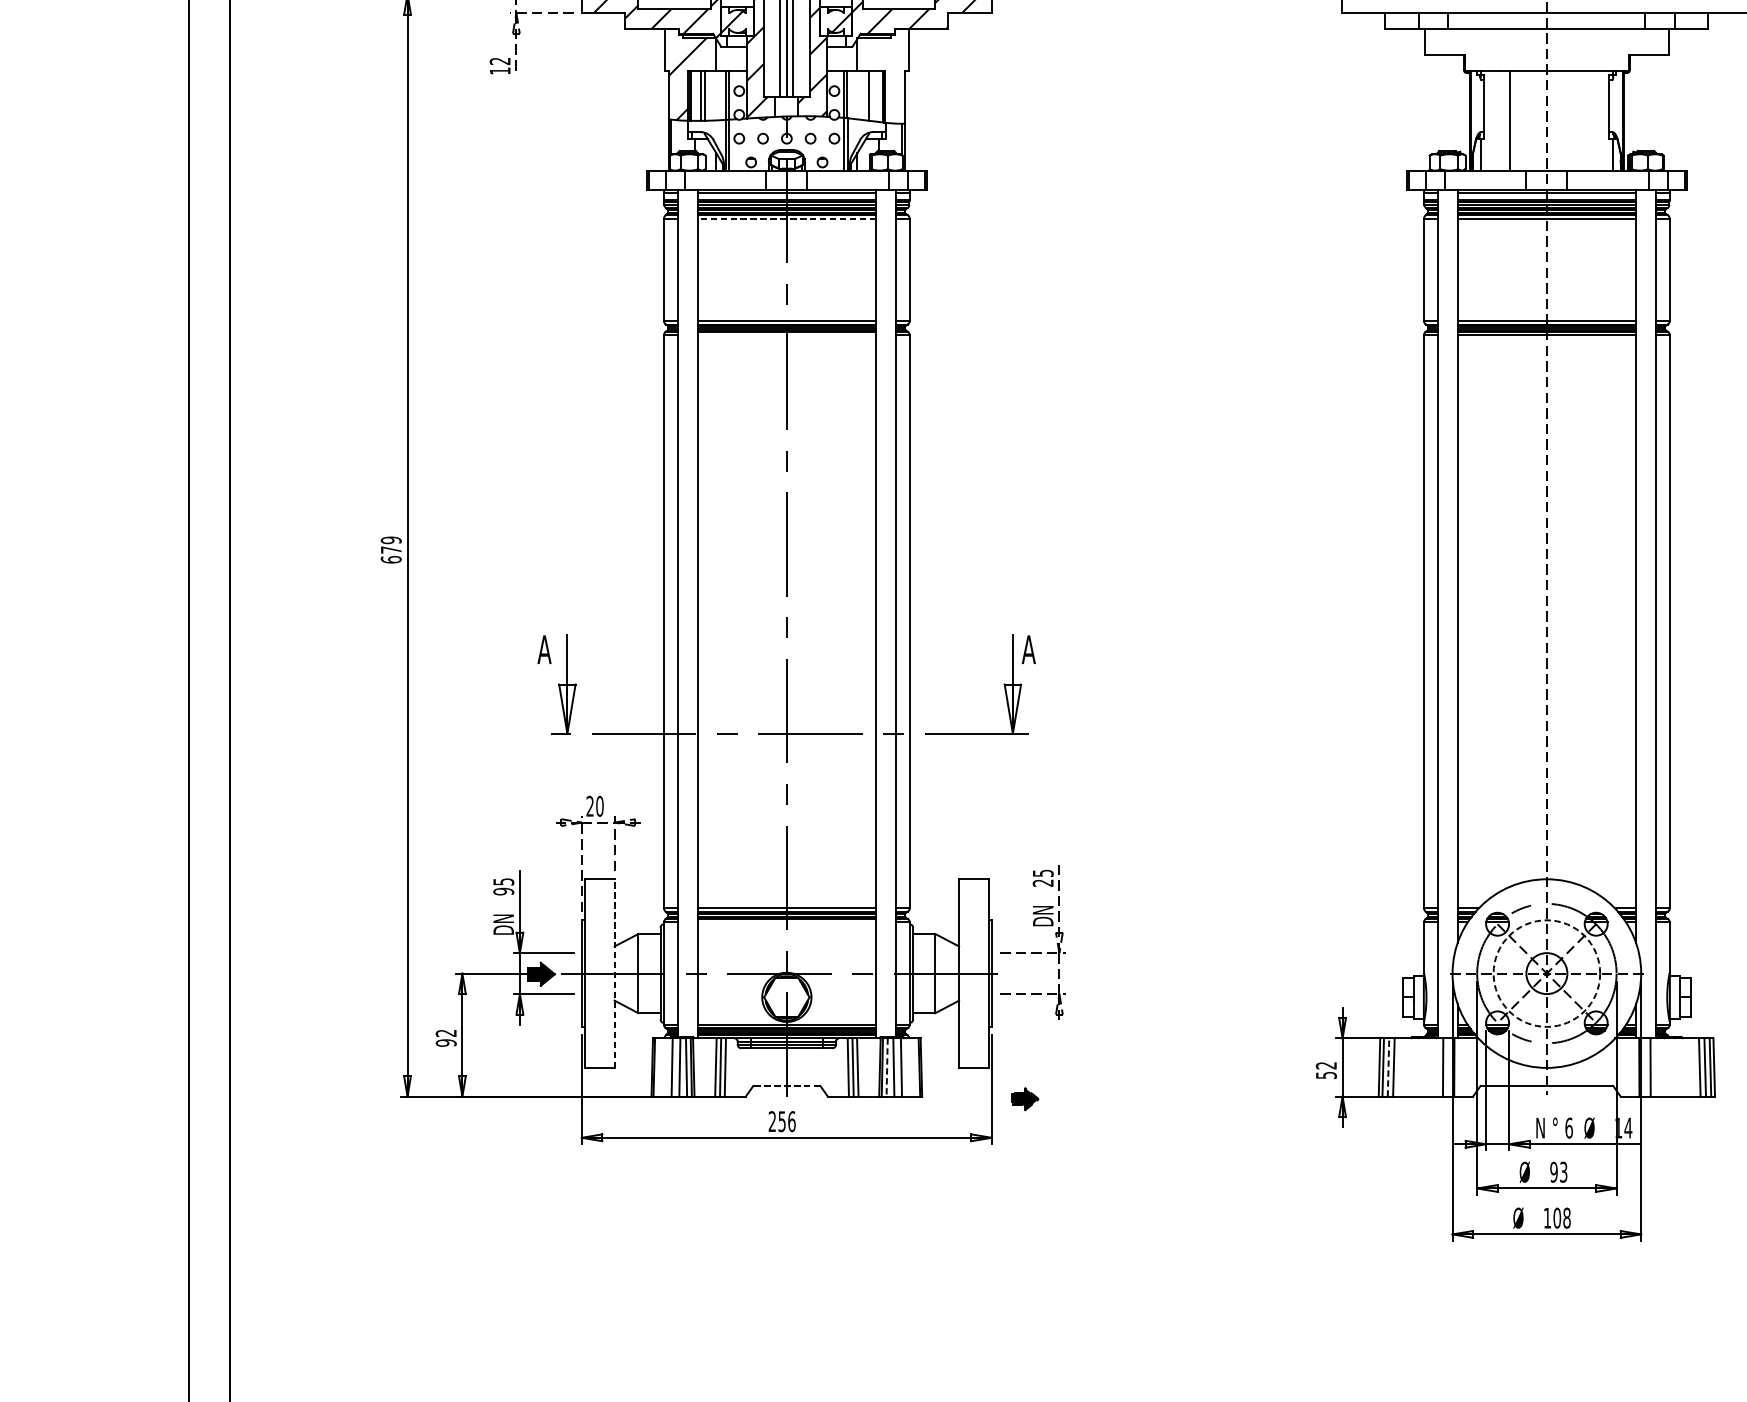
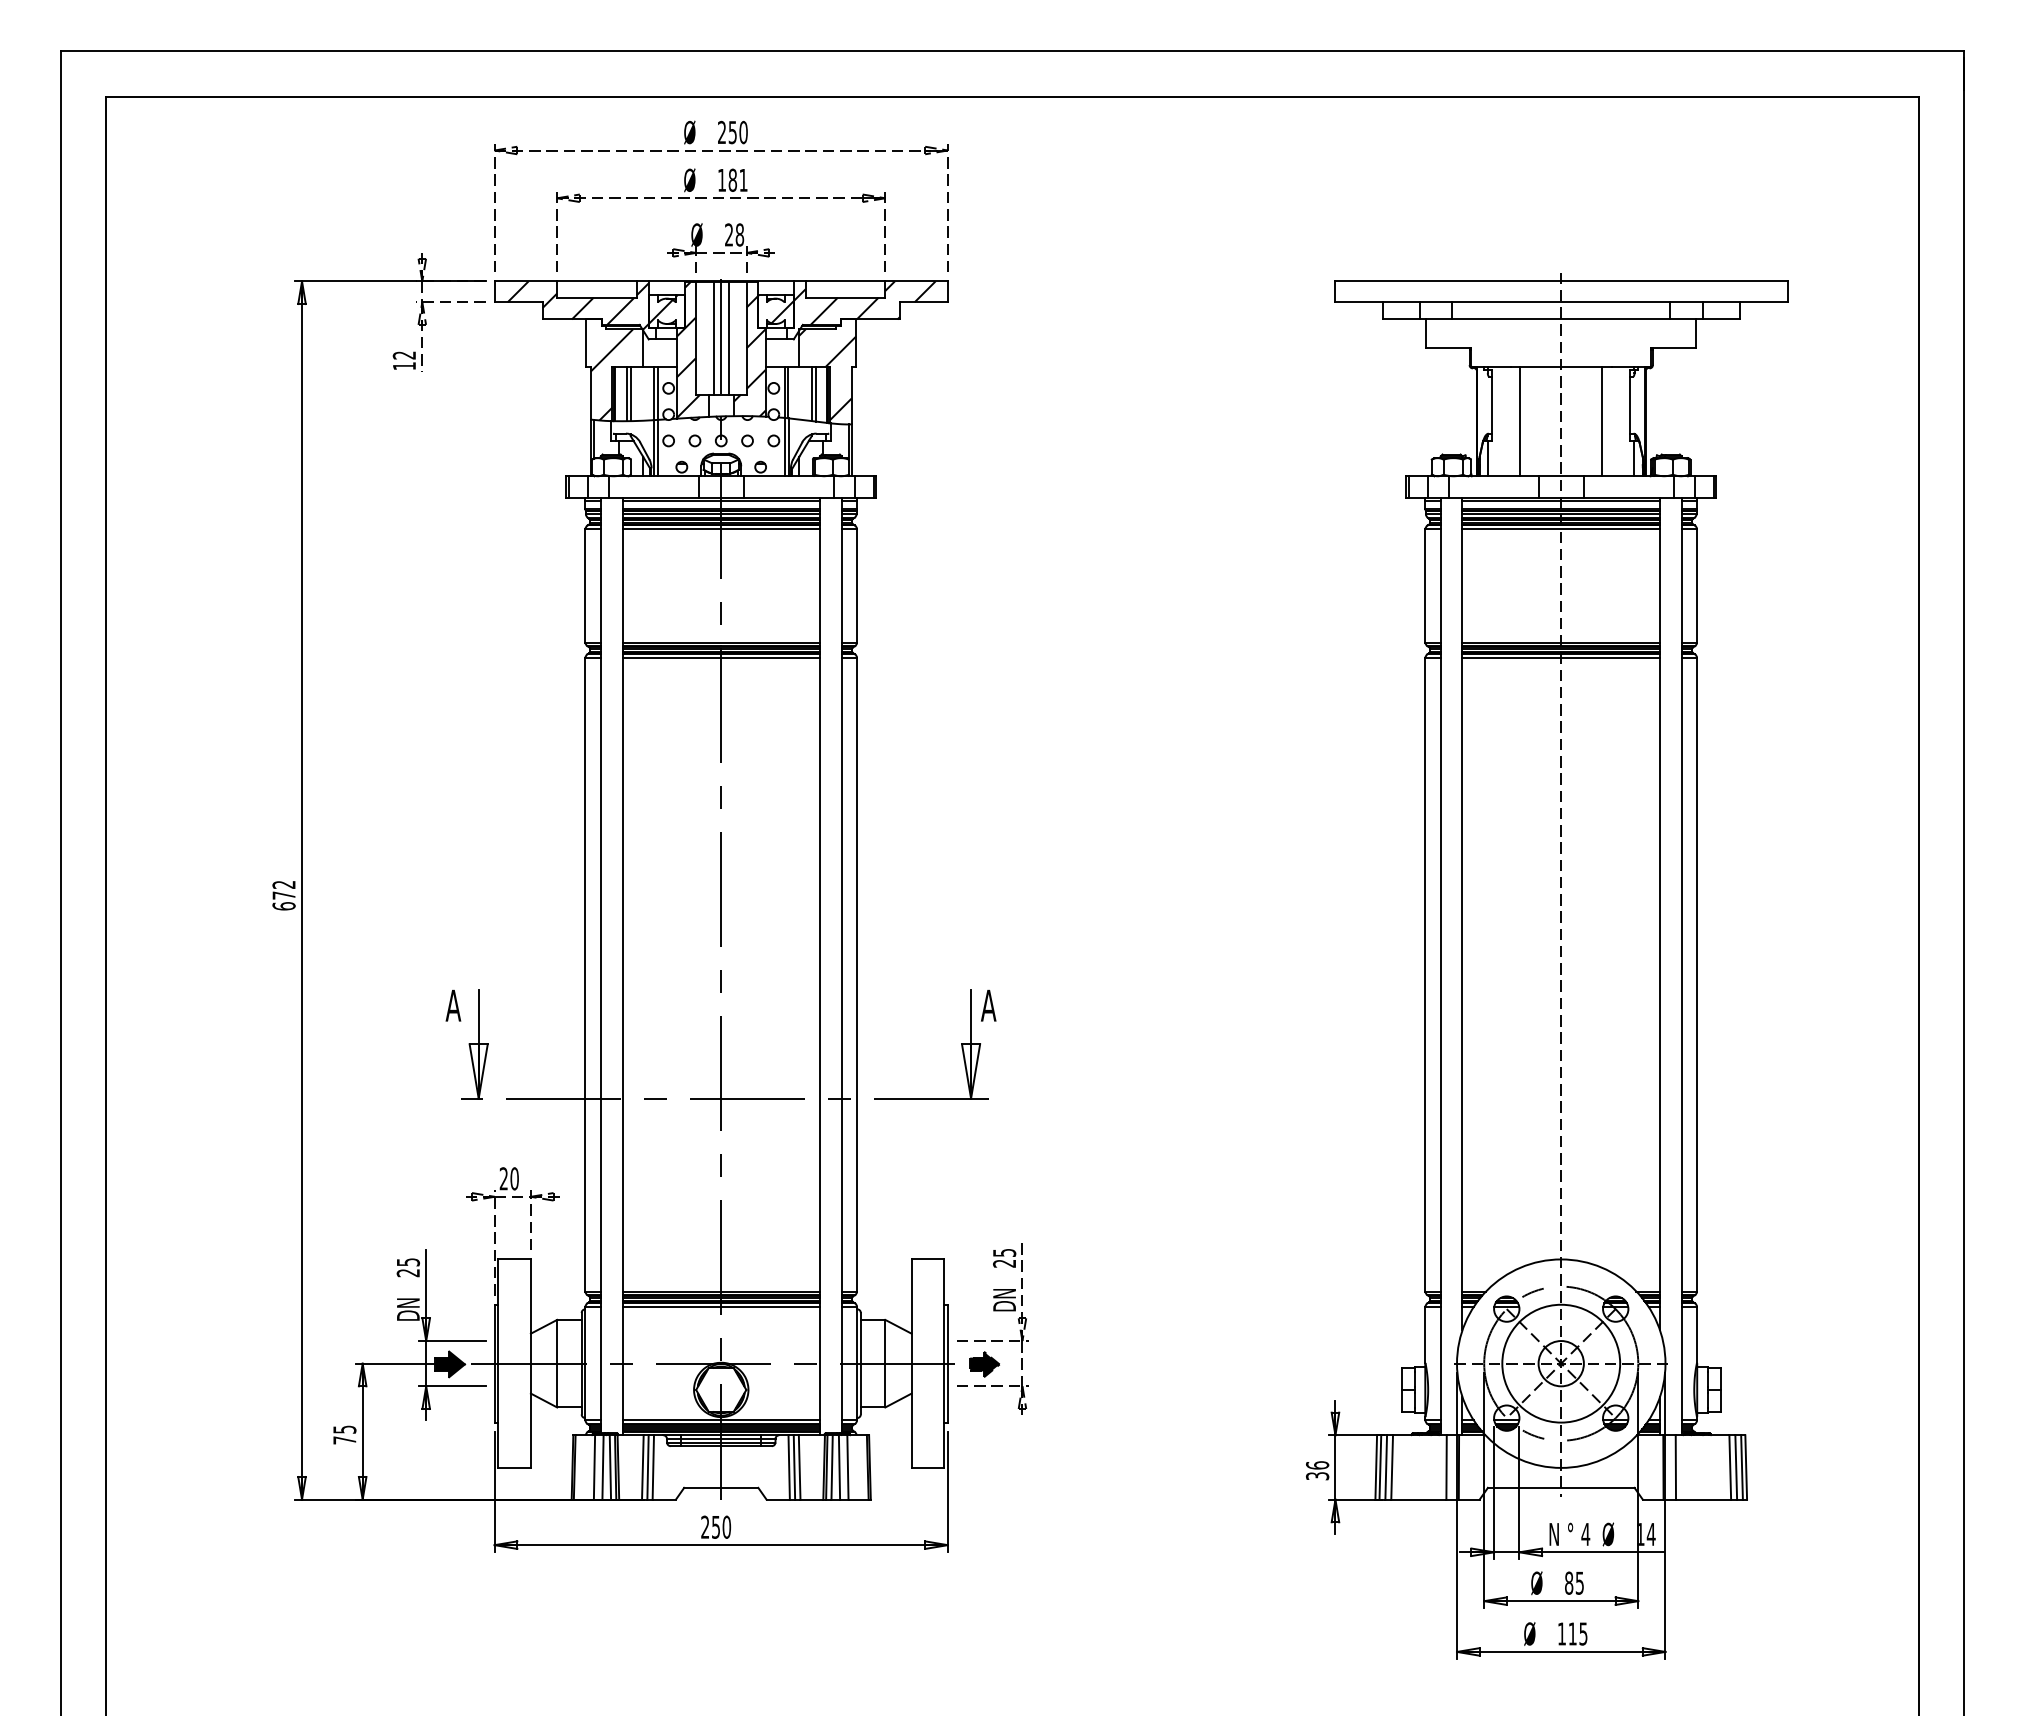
hatch: (882, 78) -> (827, 374), added
line: (872, 95) -> (815, 393), added
line: (1584, 121) -> (1602, 421), added
line: (787, 218) -> (721, 529), dashed -> solid
line: (786, 335) -> (720, 658), added
text: (390, 540) -> (283, 884), 679 -> 672
text: (502, 892) -> (407, 1273), 95 -> 25
line: (786, 922) -> (720, 1307), added
line: (614, 973) -> (530, 1363), dashed -> solid
circle: (1547, 973) -> (1561, 1363), dashed -> solid
text: (445, 1037) -> (344, 1434), 92 -> 75
line: (1388, 1066) -> (1386, 1466), dashed -> solid
line: (887, 1067) -> (832, 1467), dashed -> solid
text: (1326, 1070) -> (1317, 1470), 52 -> 36
line: (786, 1085) -> (720, 1487), dashed -> solid
part: (1025, 1099) -> (984, 1364), moved
text: (791, 1120) -> (726, 1526), 256 -> 250
text: (1568, 1128) -> (1585, 1534), 6 -> 4
text: (1557, 1171) -> (1573, 1582), 93 -> 85
text: (1561, 1217) -> (1577, 1633), 108 -> 115

